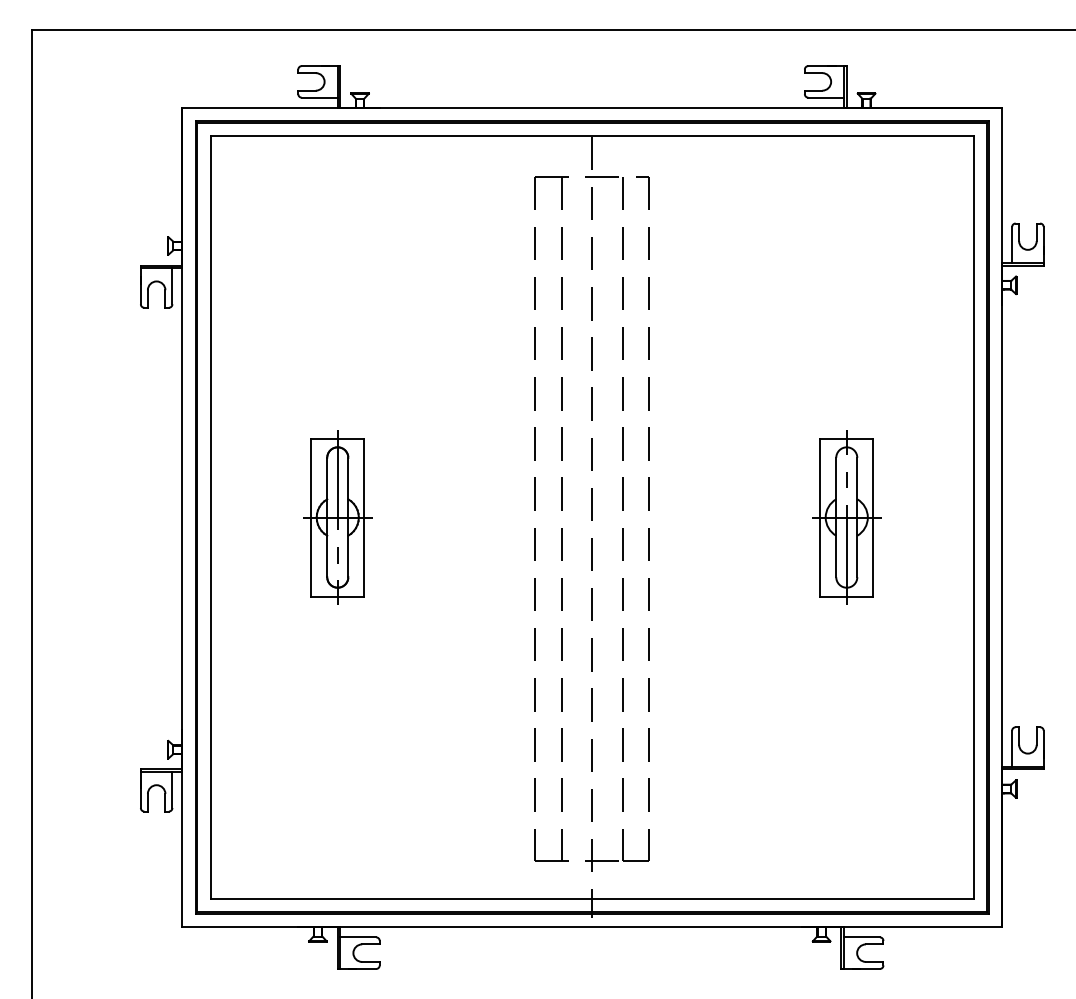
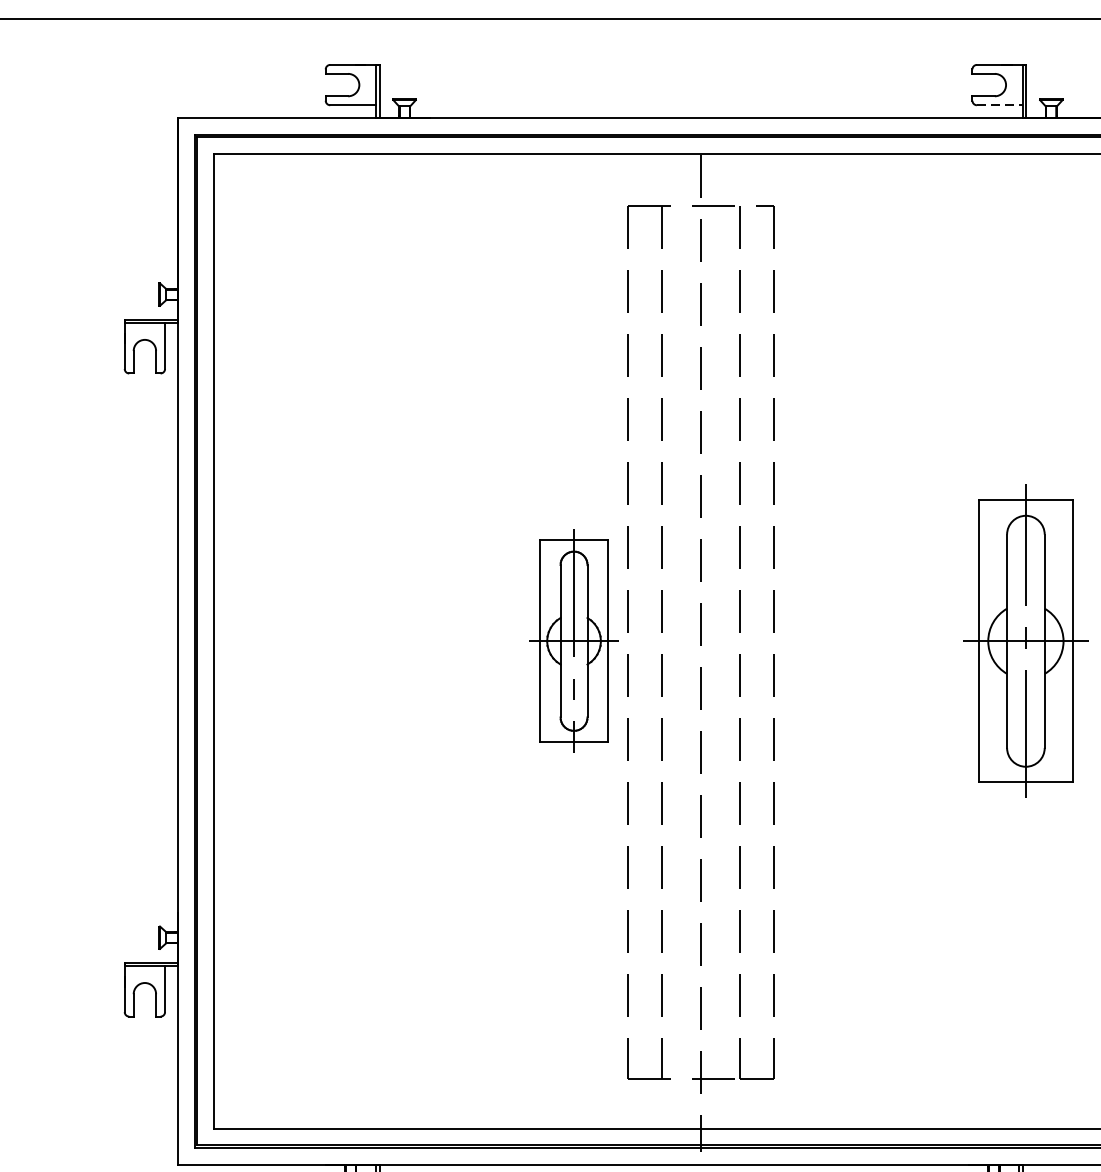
line: (826, 97) -> (1000, 105), solid -> dashed
part: (337, 517) -> (573, 641), moved
part: (846, 517) -> (1025, 641), size x1.4

